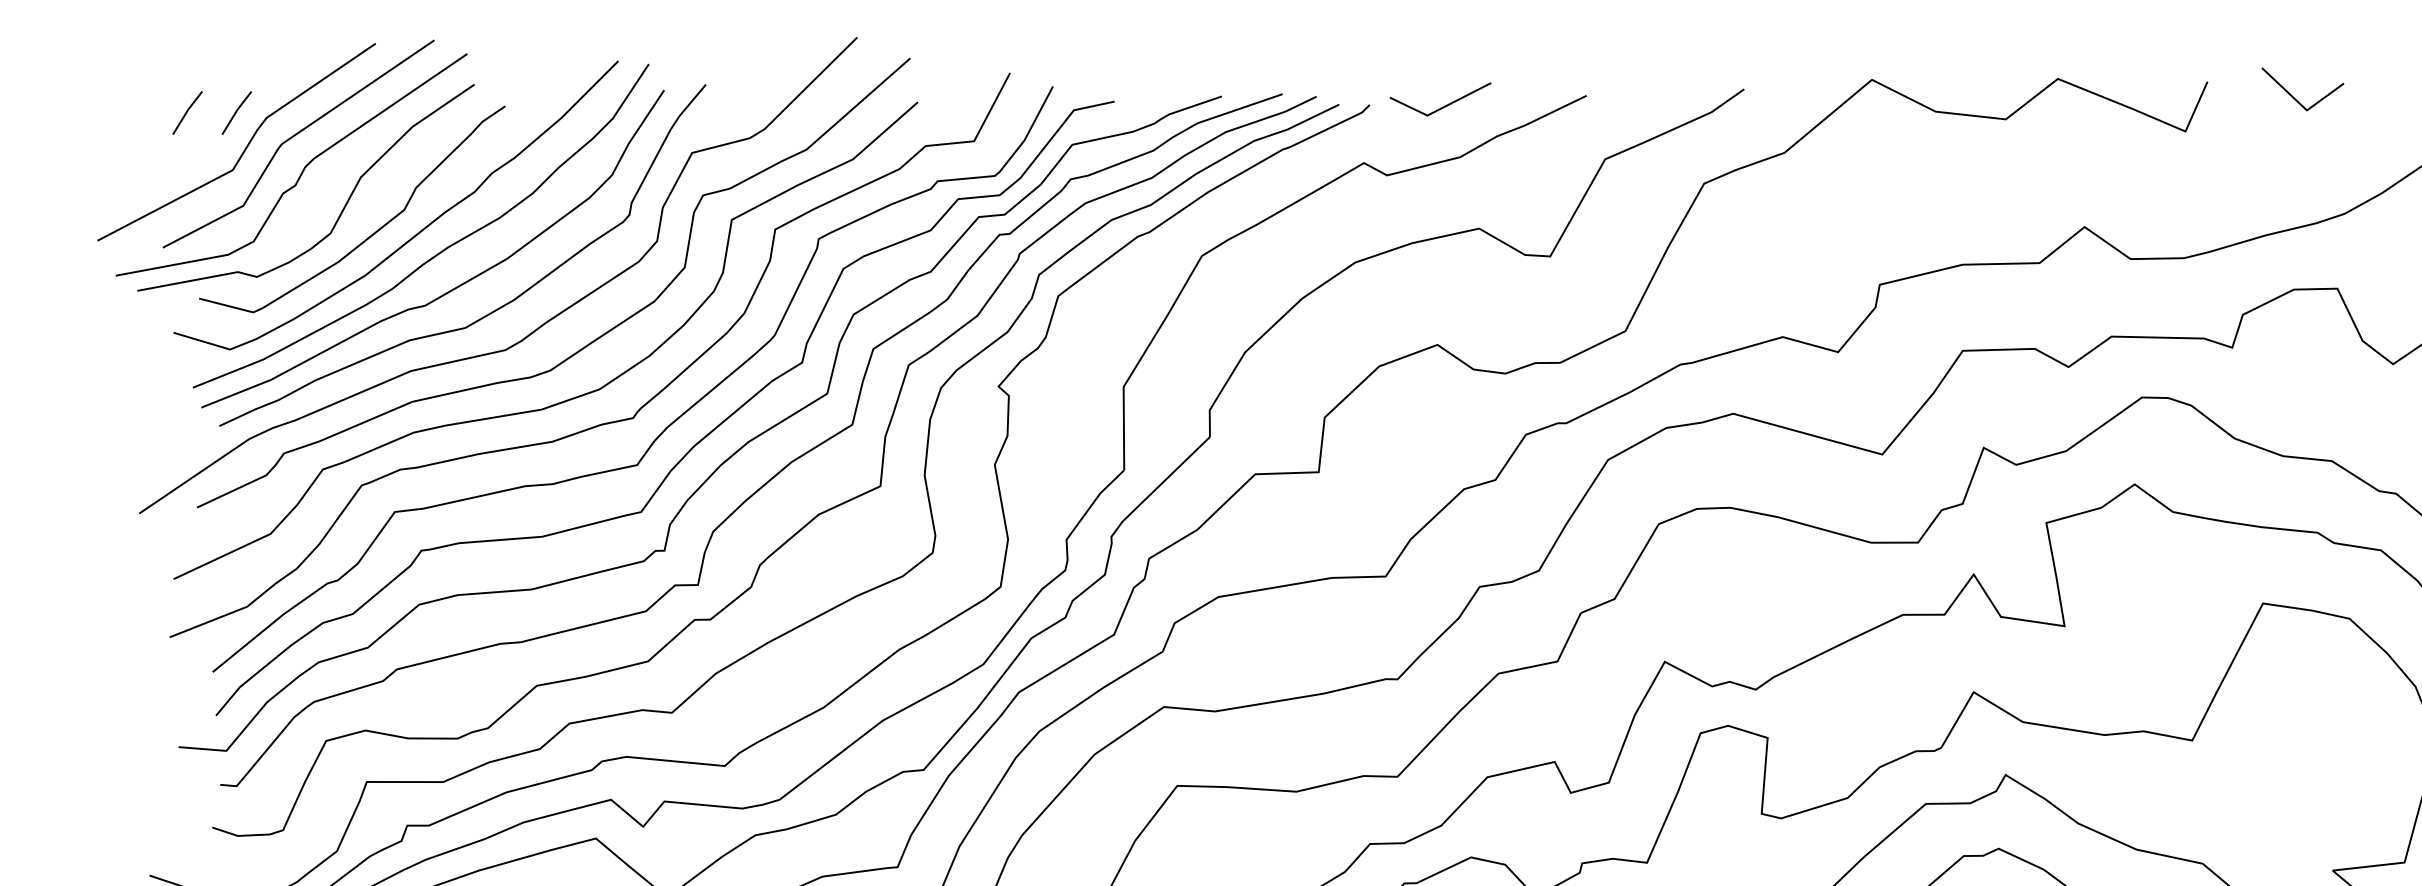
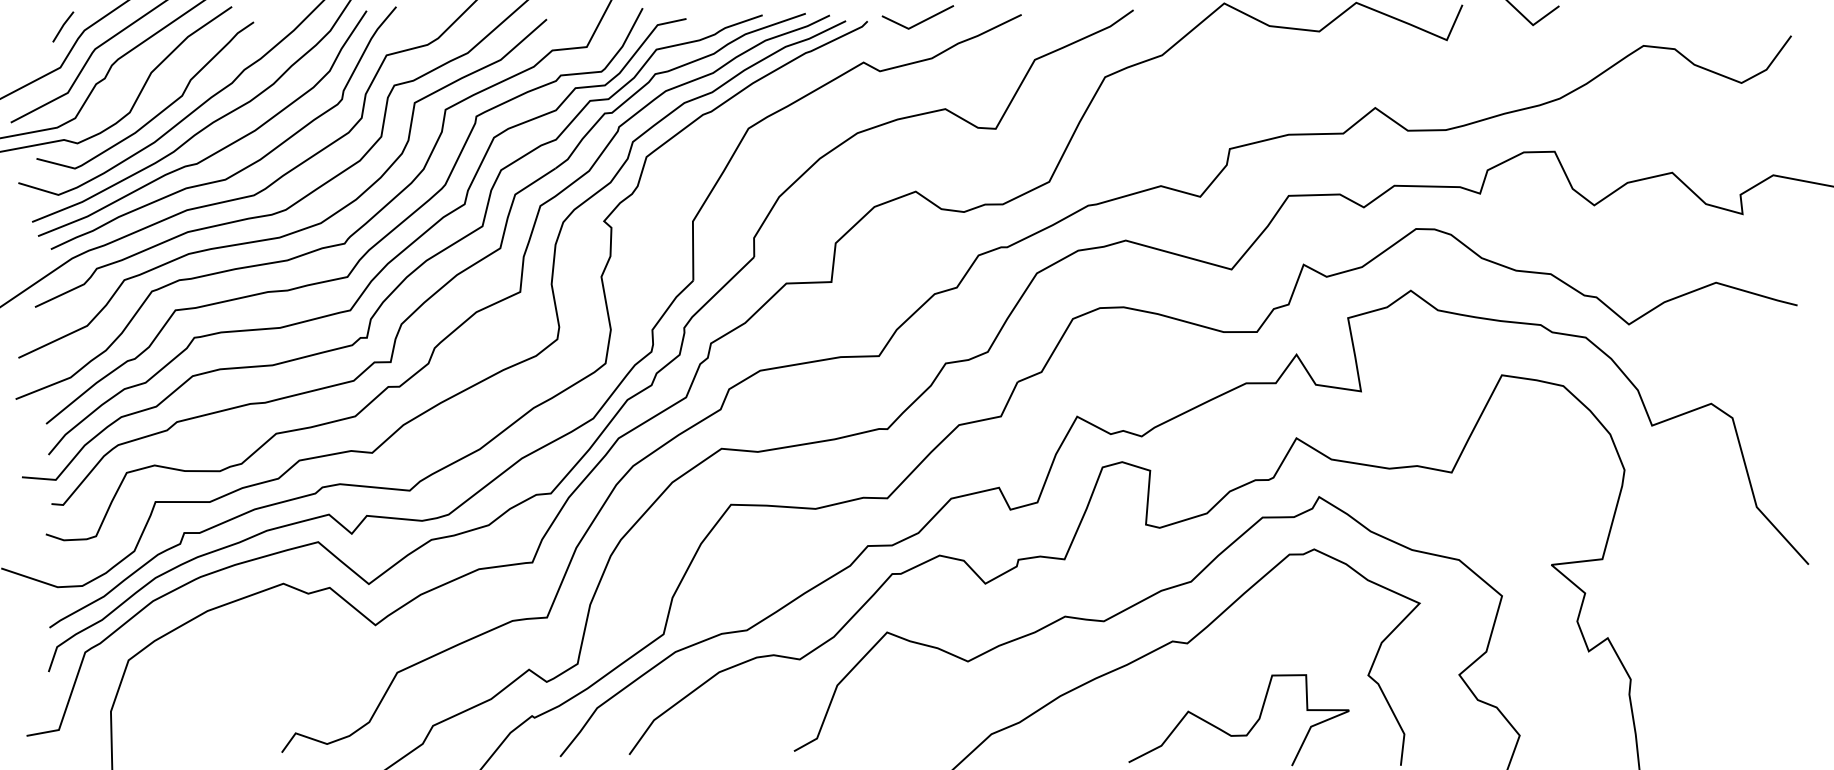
line: (187, 112) -> (28, 26), removed

